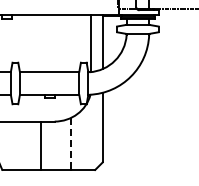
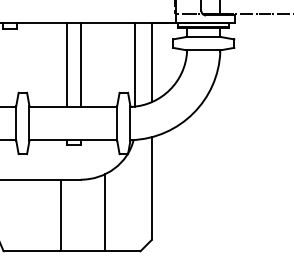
line: (45, 43) -> (67, 64), added
line: (54, 43) -> (80, 64), added
line: (71, 143) -> (105, 212), dashed -> solid

